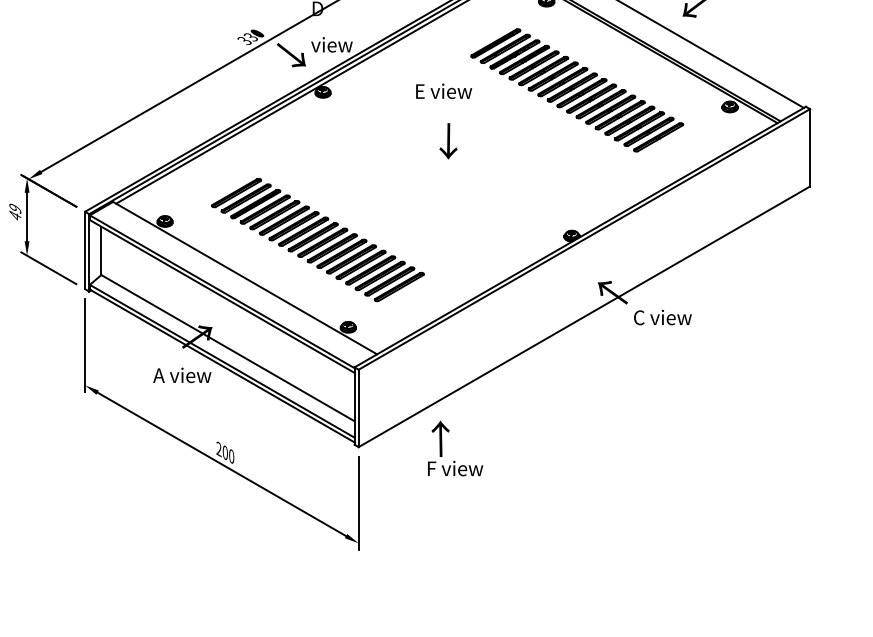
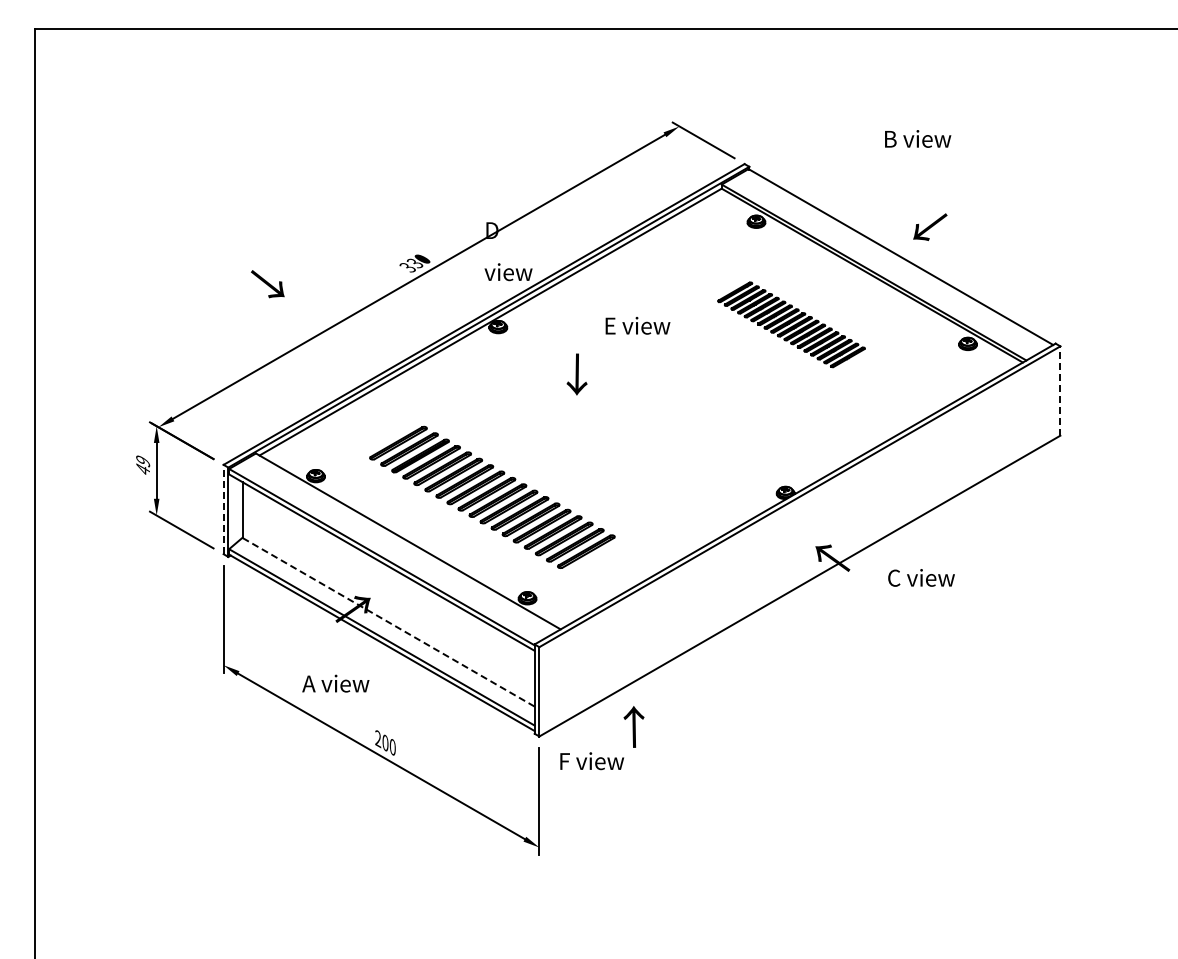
text: (291, 55) -> (267, 284), moved
part: (577, 90) -> (791, 324), size x0.6
text: (448, 141) -> (576, 374), moved
line: (810, 148) -> (1060, 391), solid -> dashed
line: (84, 250) -> (223, 509), solid -> dashed
text: (662, 317) -> (921, 577), moved
line: (227, 348) -> (388, 622), solid -> dashed
text: (182, 375) -> (335, 683), moved
text: (455, 468) -> (592, 761), moved

